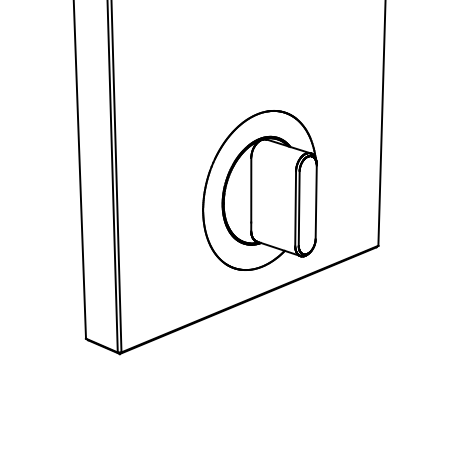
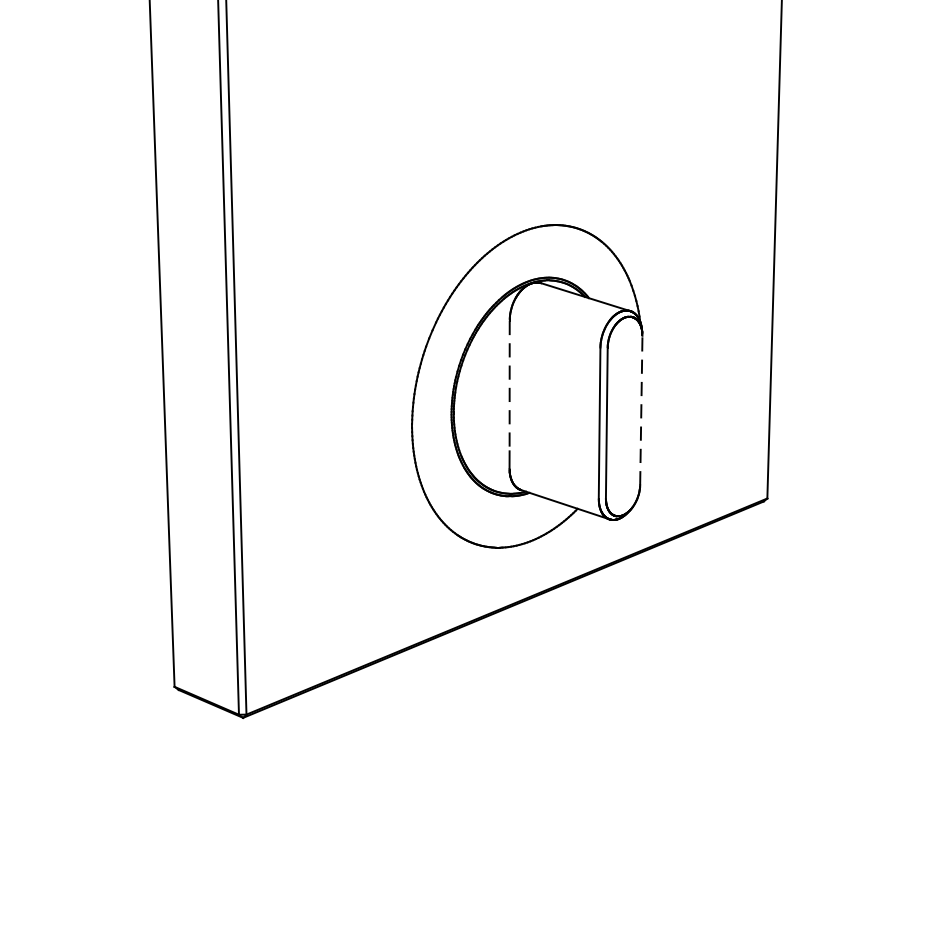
line: (251, 190) -> (510, 386), solid -> dashed
line: (316, 202) -> (641, 410), solid -> dashed

